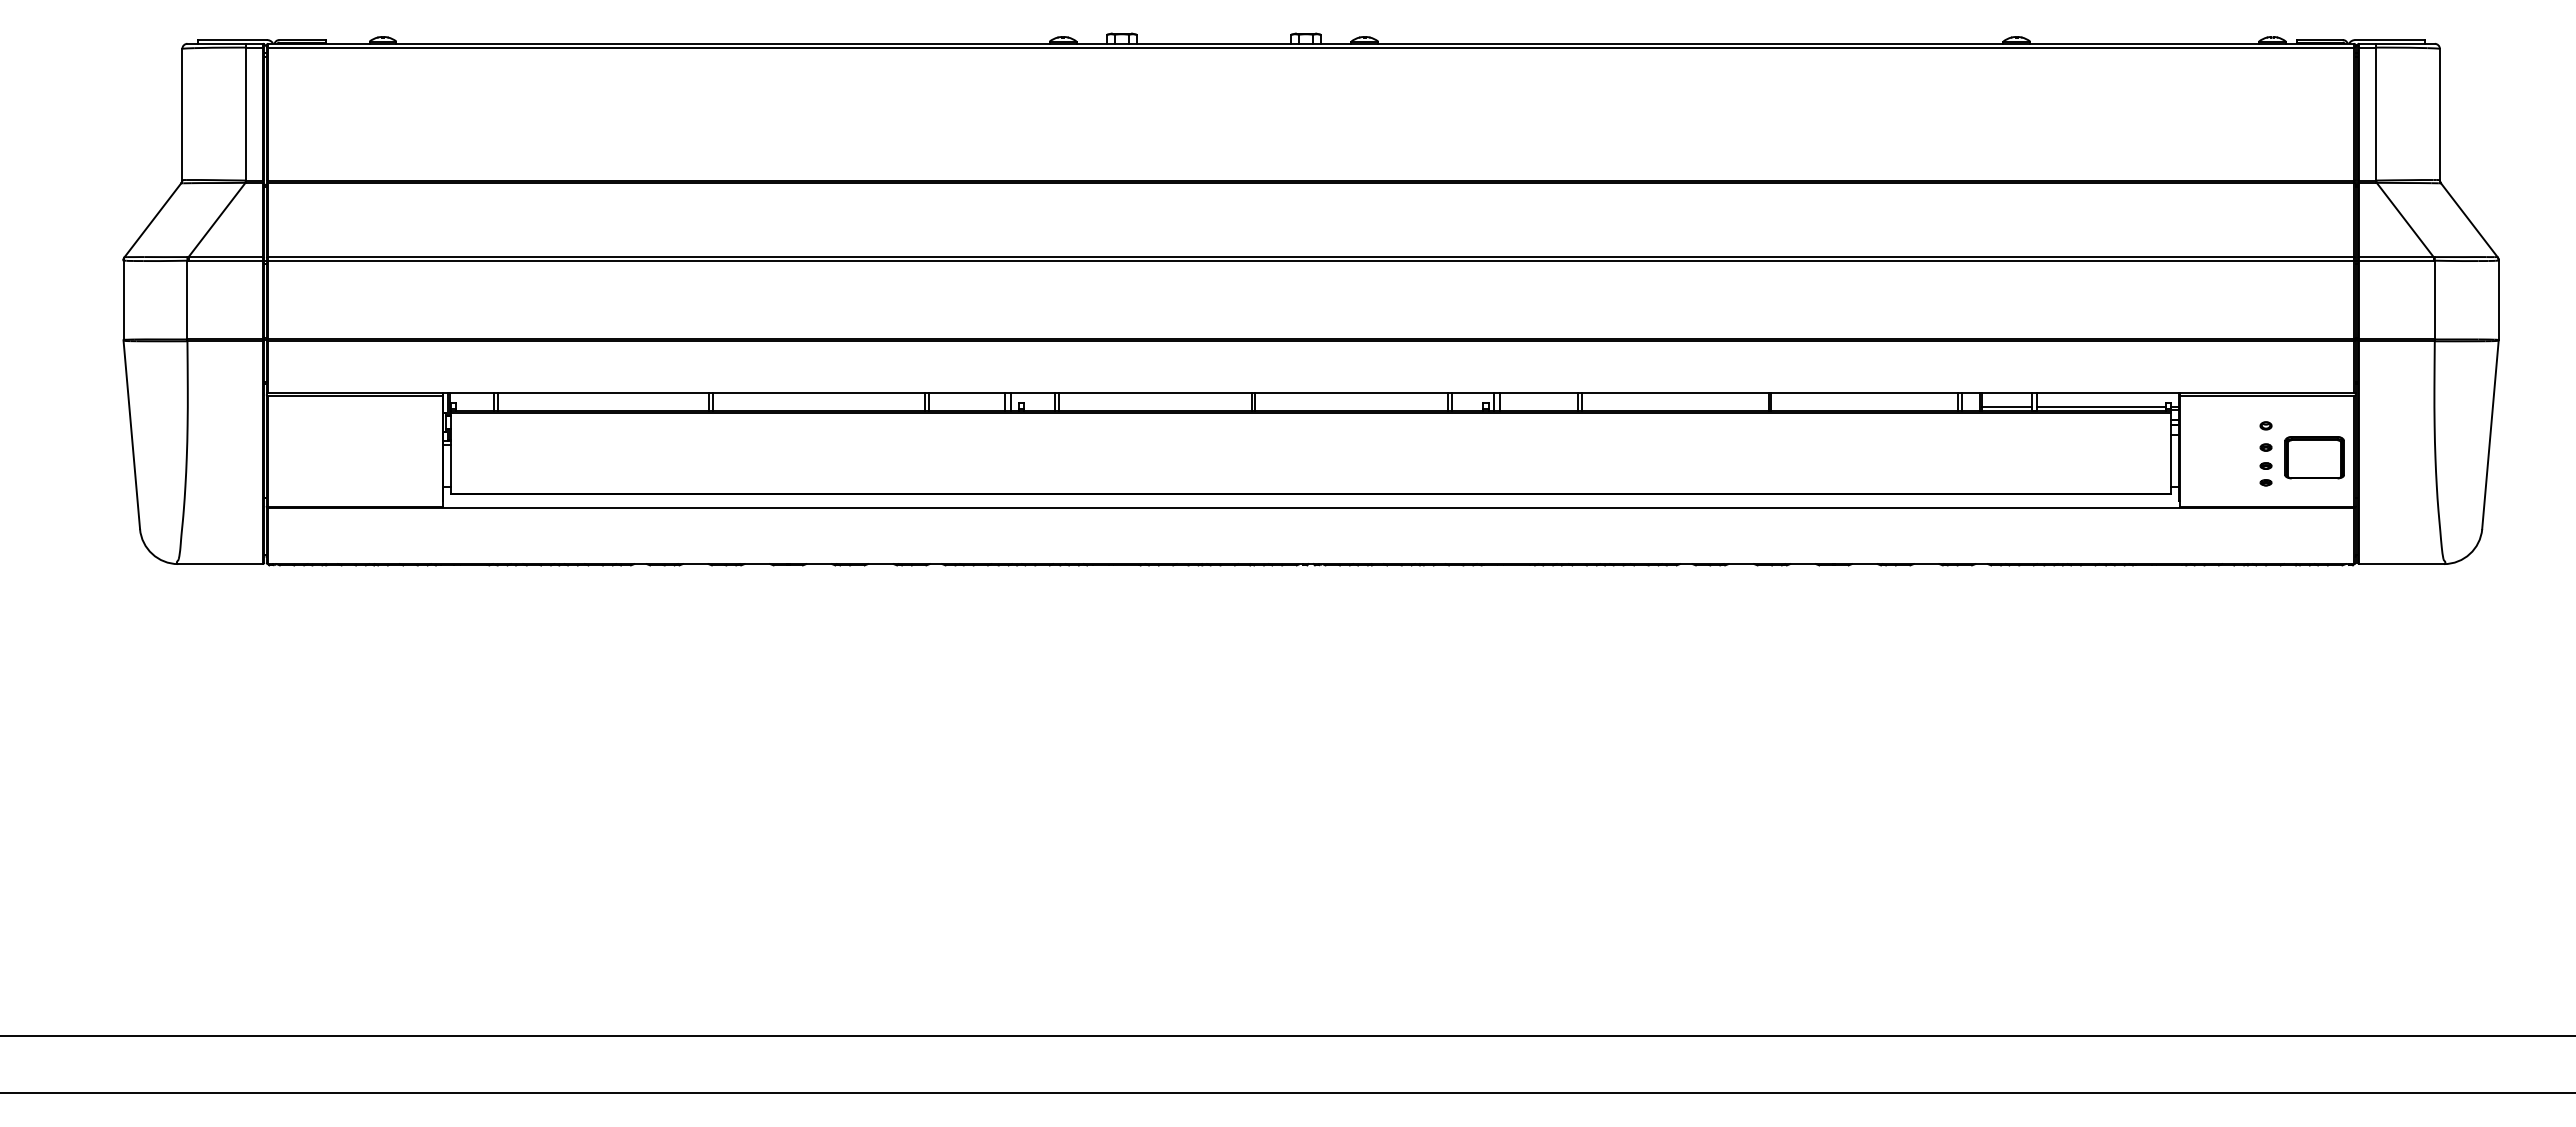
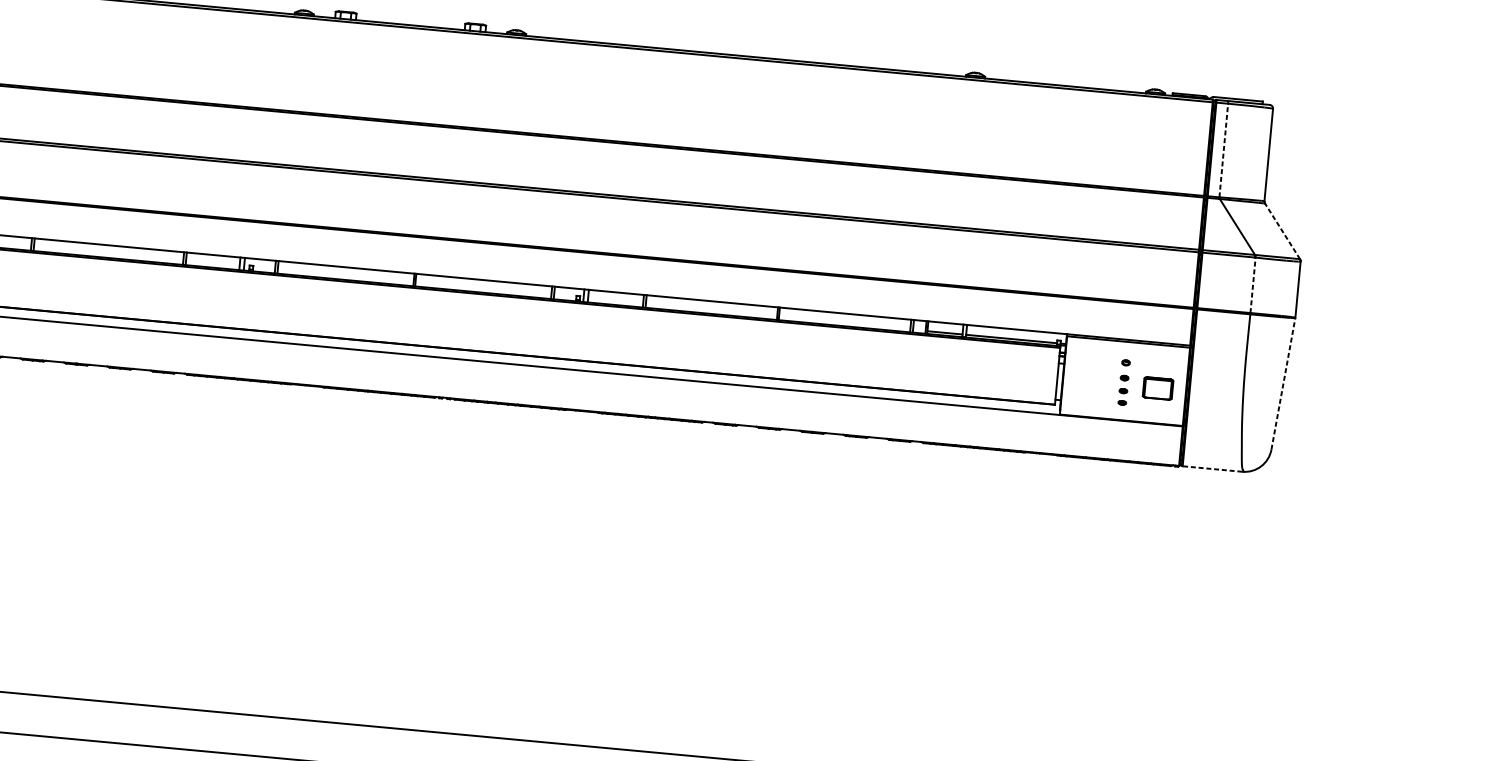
line: (2375, 111) -> (1223, 148), solid -> dashed
line: (2469, 220) -> (1282, 231), solid -> dashed
line: (2434, 299) -> (1252, 284), solid -> dashed
line: (2490, 434) -> (1283, 383), solid -> dashed
part: (2314, 457) -> (1158, 388), size x0.7
line: (2401, 564) -> (1212, 469), solid -> dashed

